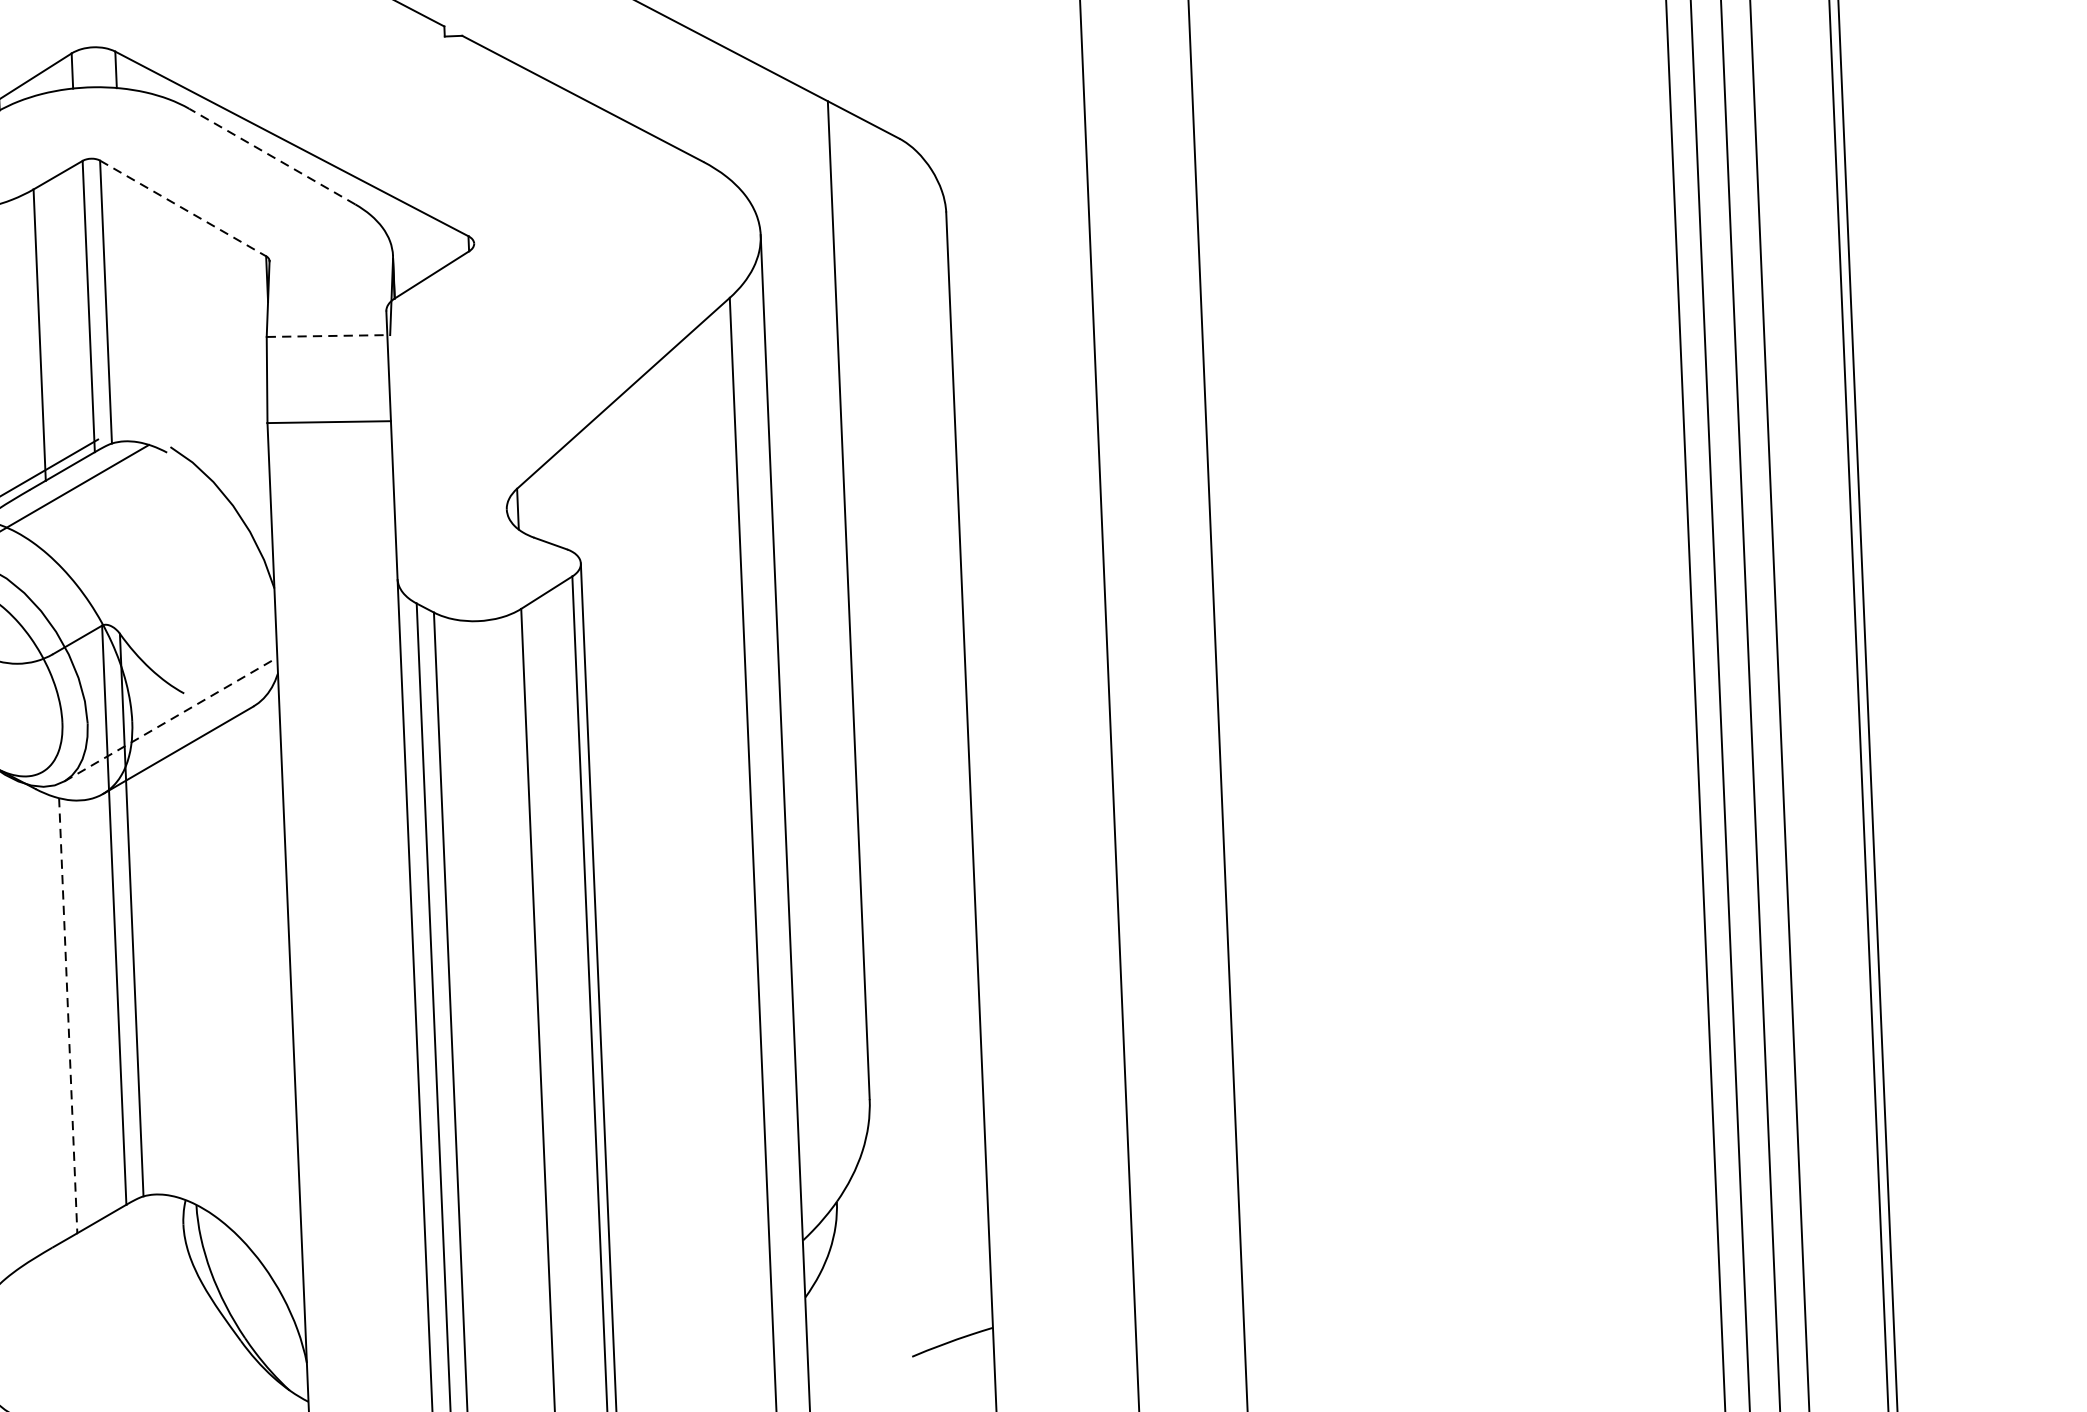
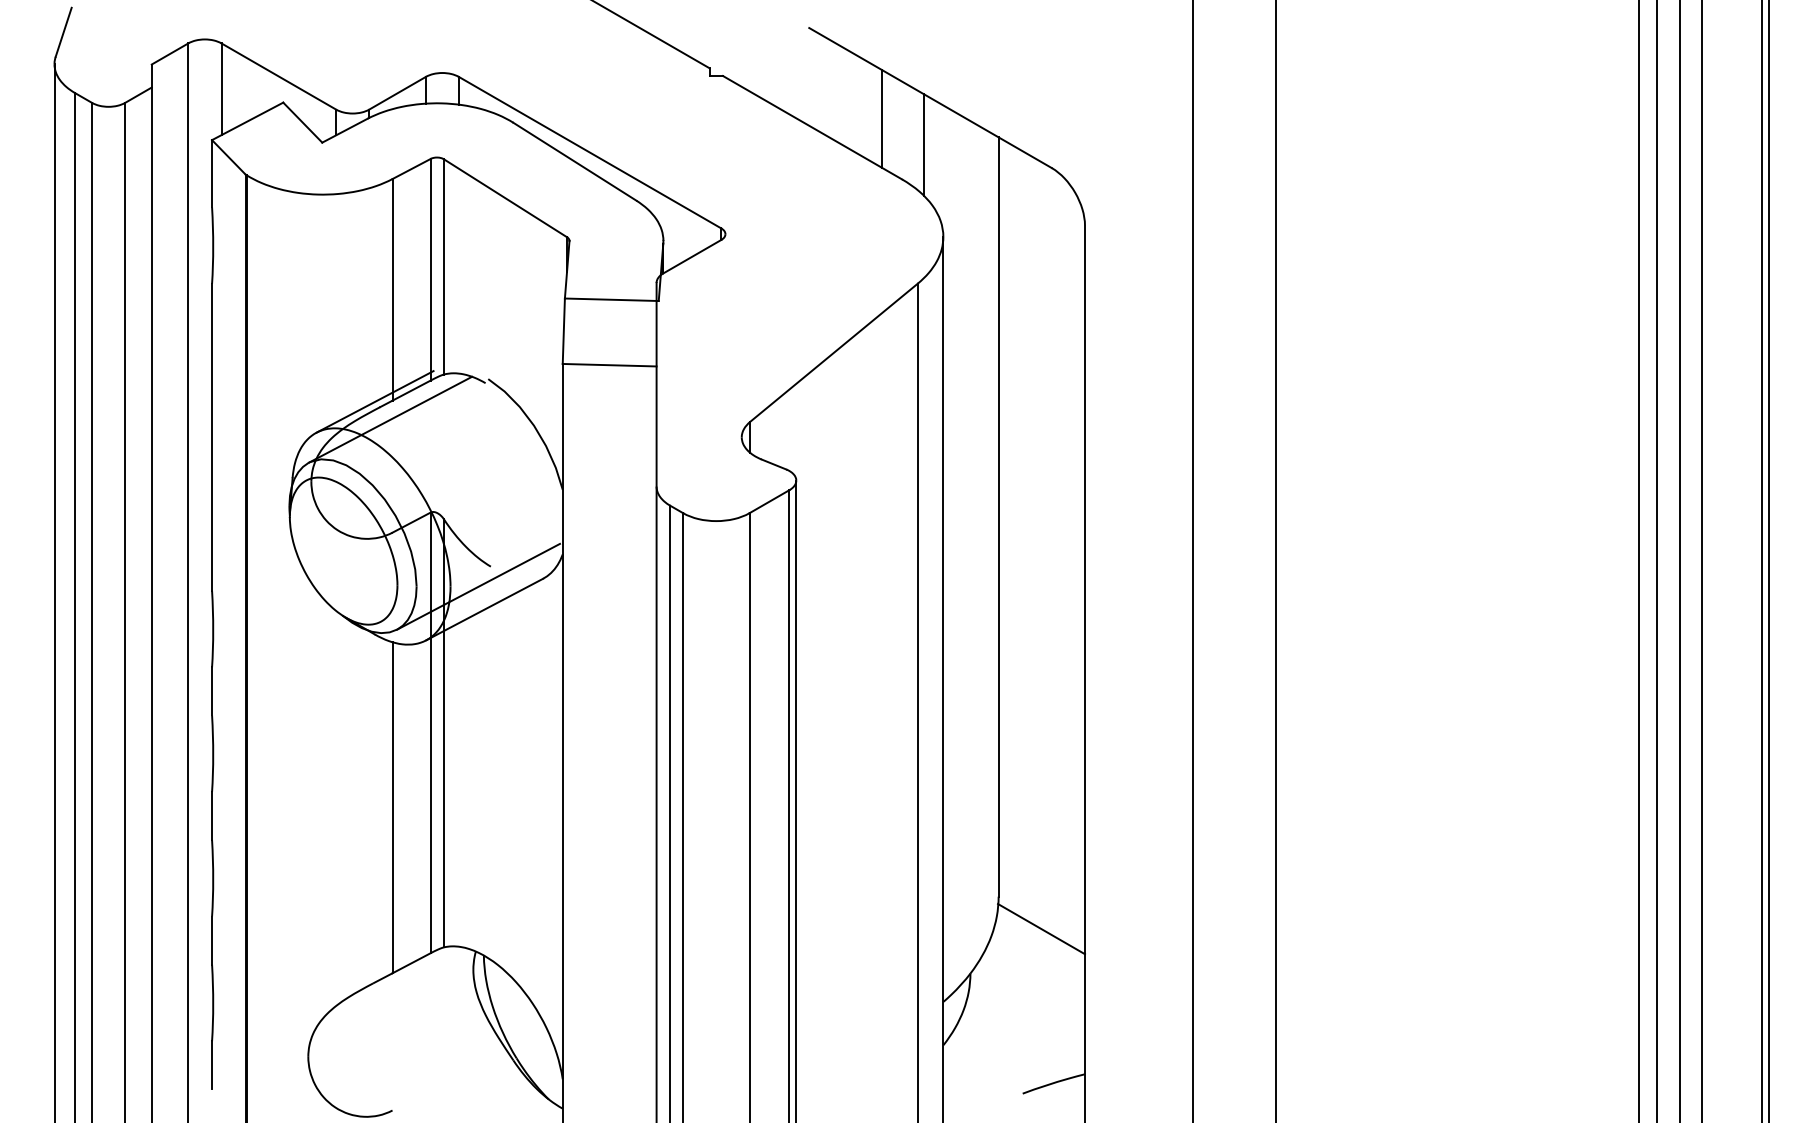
line: (674, 84) -> (882, 119), added
line: (729, 114) -> (923, 144), added
line: (271, 156) -> (574, 161), dashed -> solid
line: (183, 208) -> (505, 198), dashed -> solid
line: (328, 335) -> (611, 299), dashed -> solid
line: (169, 720) -> (478, 586), dashed -> solid
line: (68, 1015) -> (392, 807), dashed -> solid
line: (927, 1139) -> (1041, 929), added

